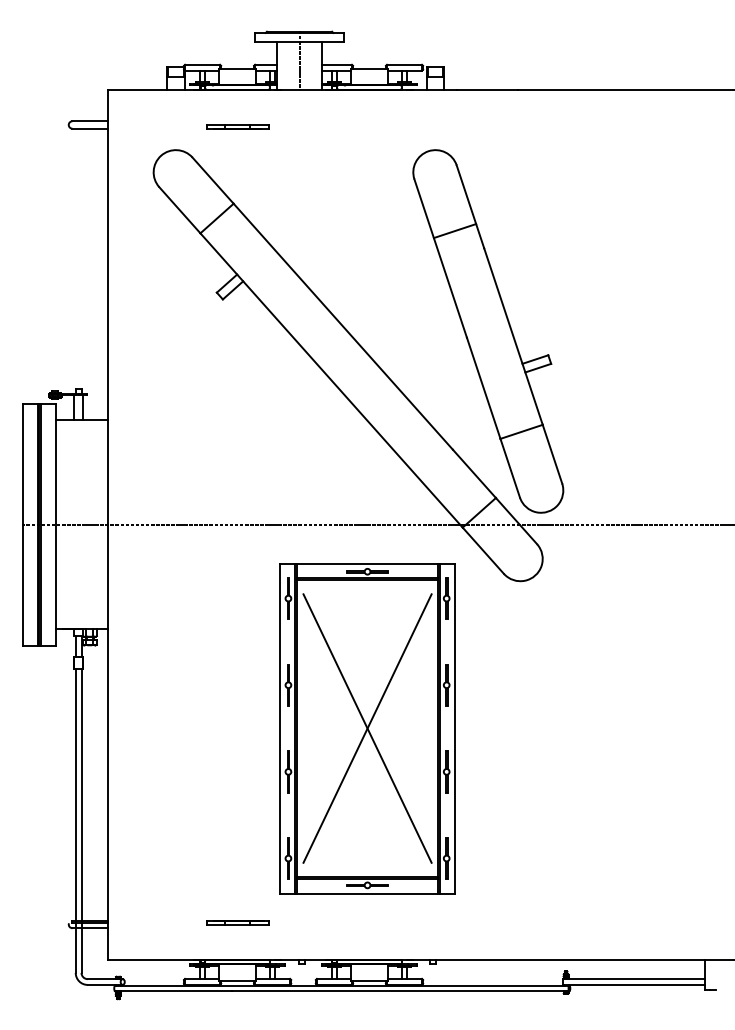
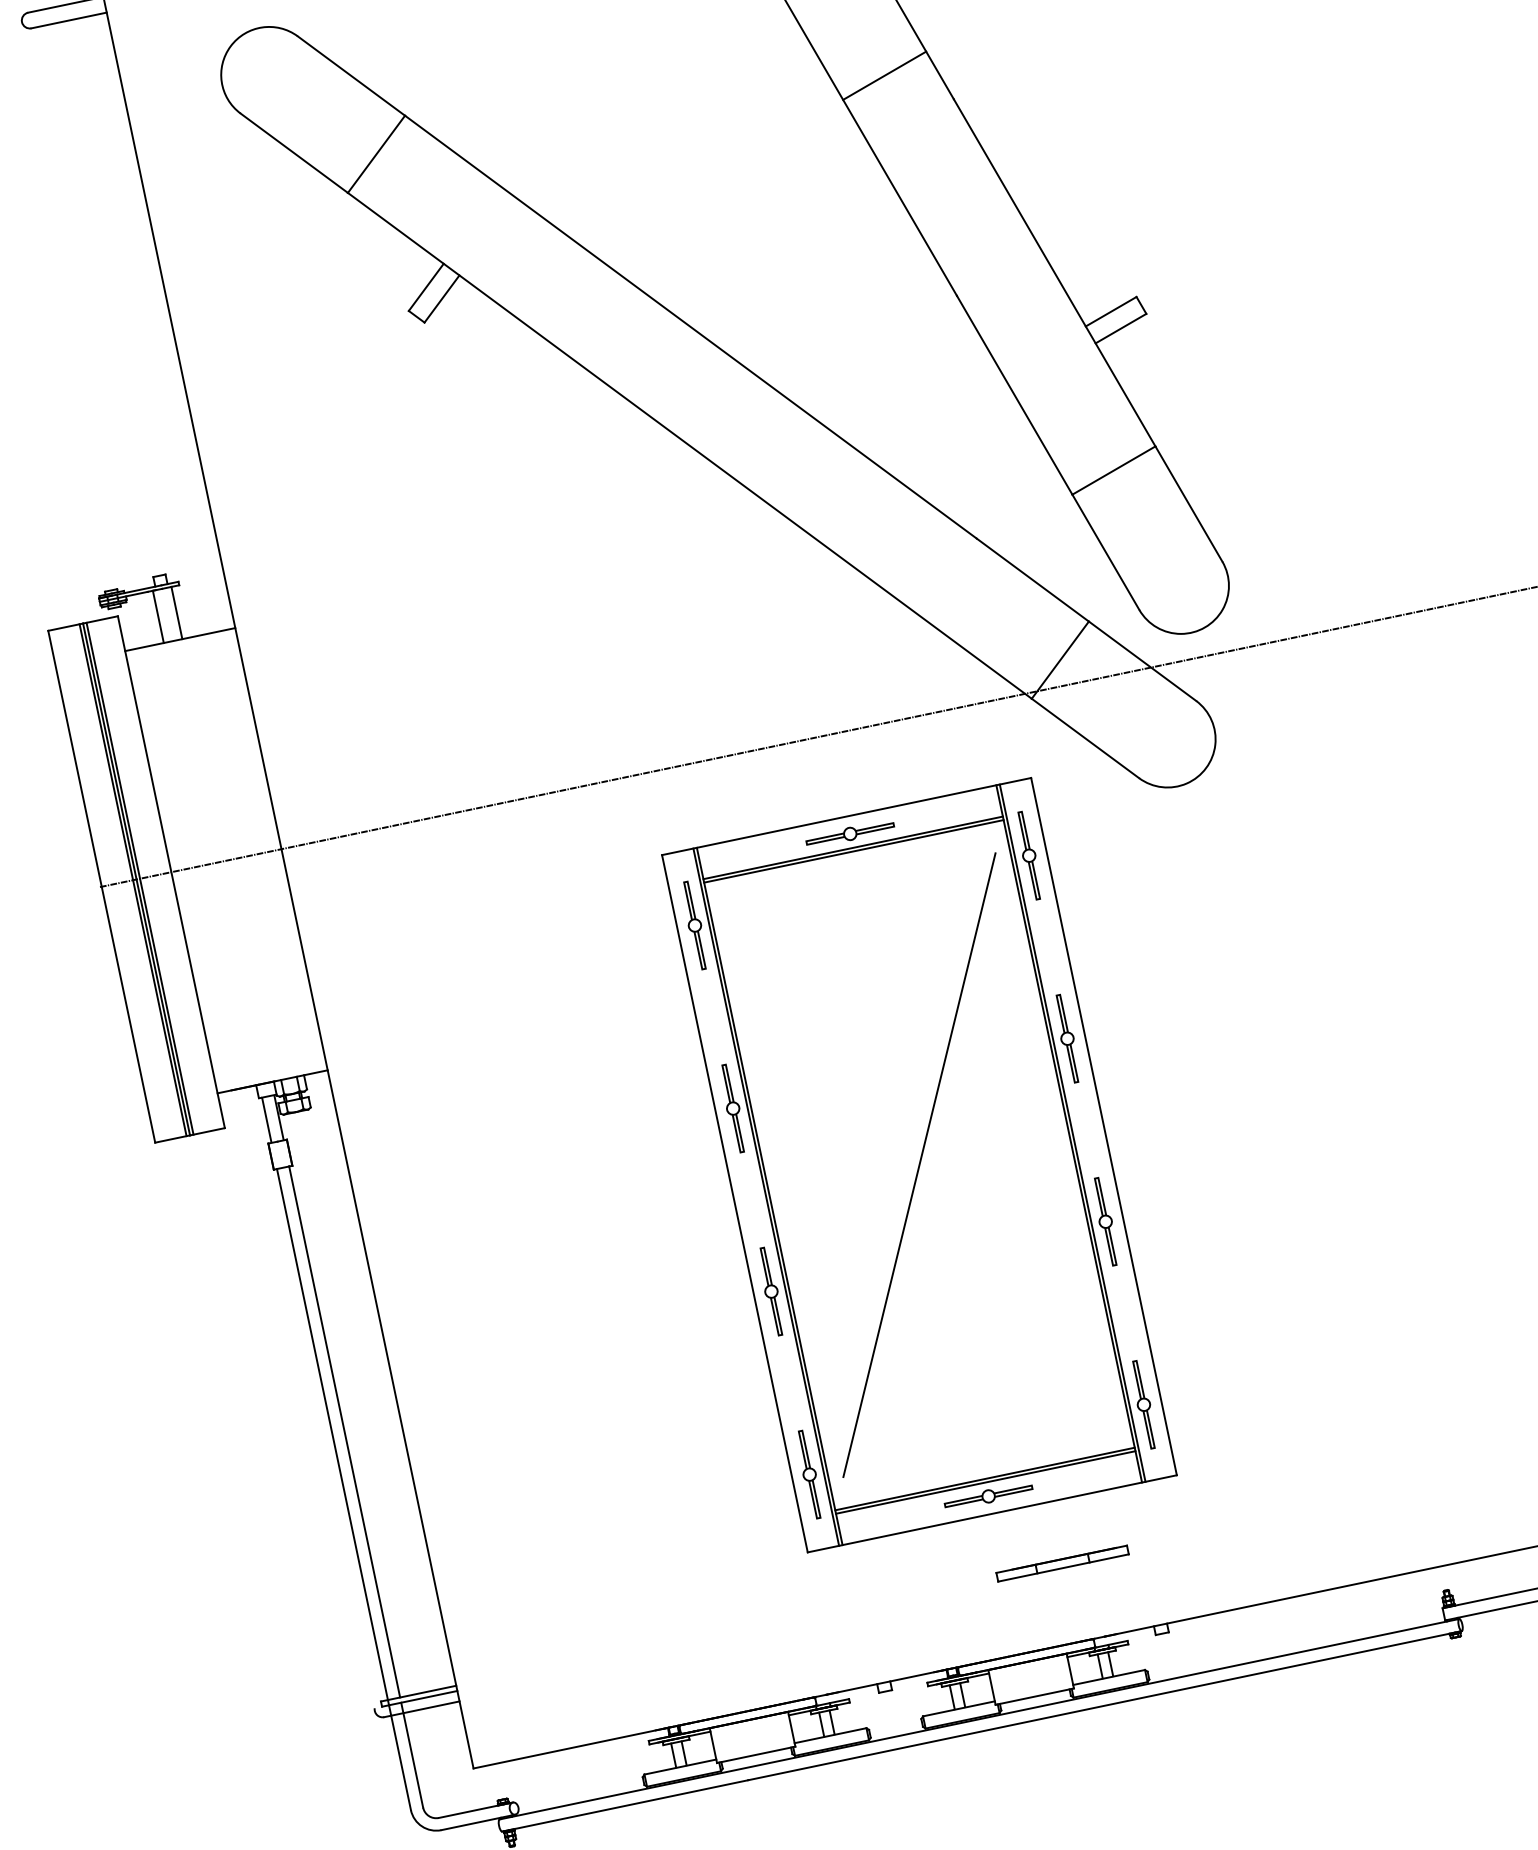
line: (367, 728) -> (919, 1165), removed
part: (237, 922) -> (1061, 1562), moved

